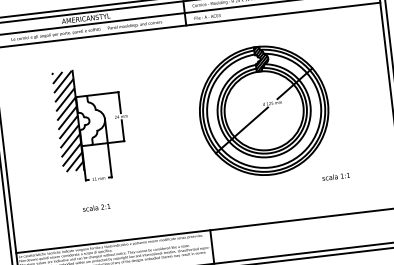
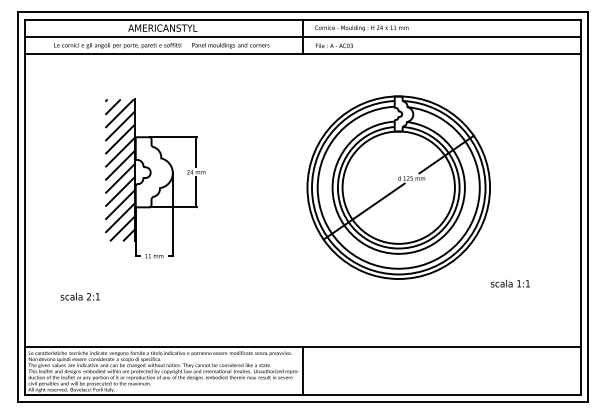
hatch: (261, 58) -> (403, 113), removed
text: (335, 176) -> (509, 283), moved
text: (96, 207) -> (79, 296), moved

